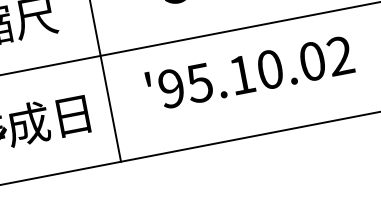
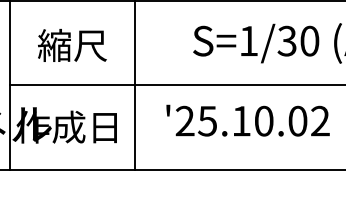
text: (170, 89) -> (184, 121), '95.10.02 -> '25.10.02

